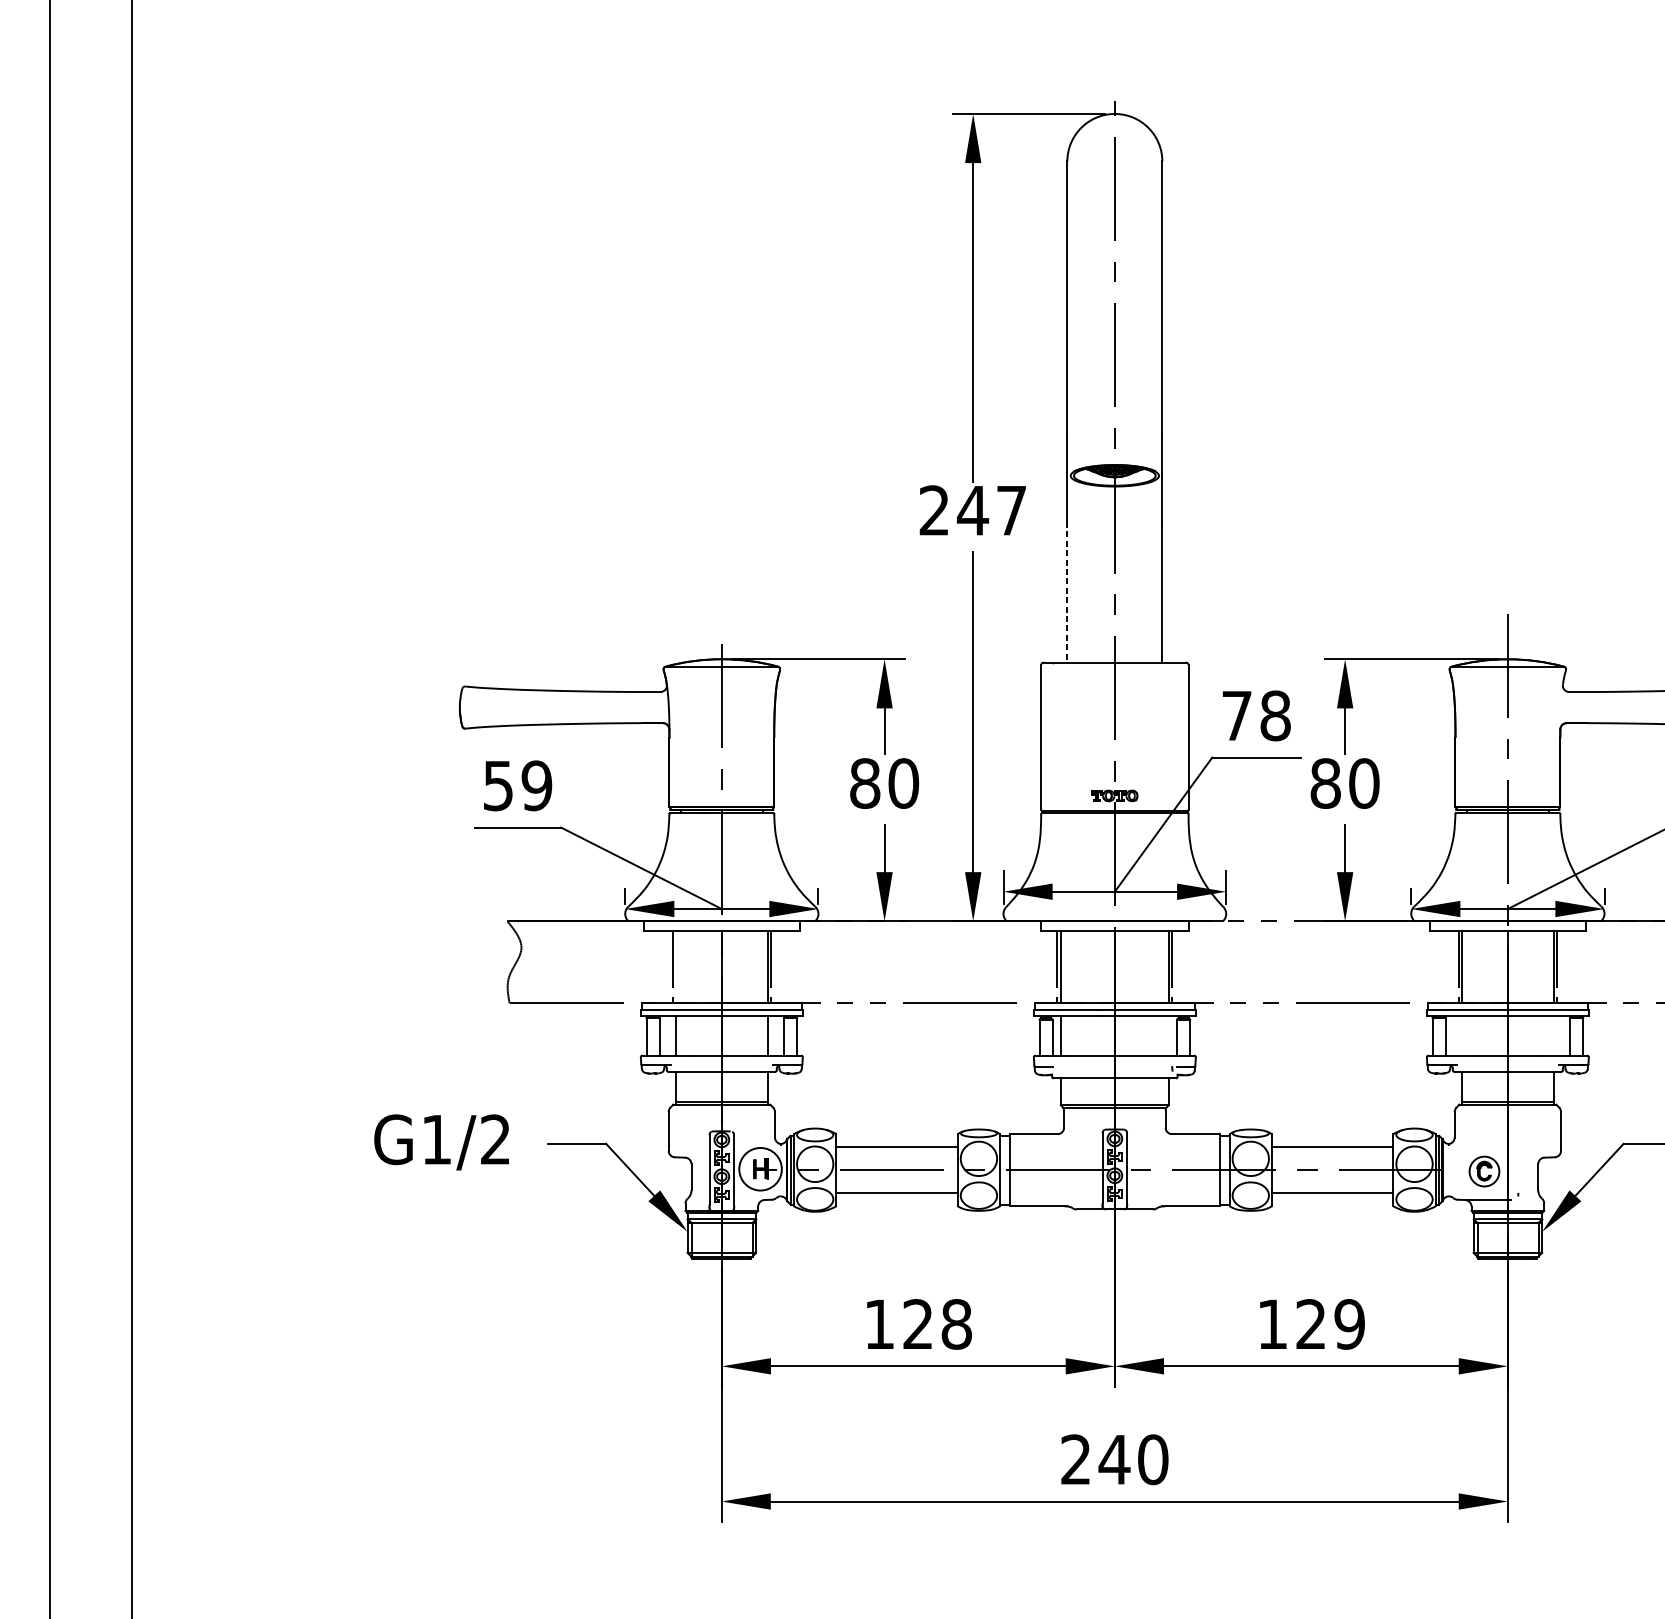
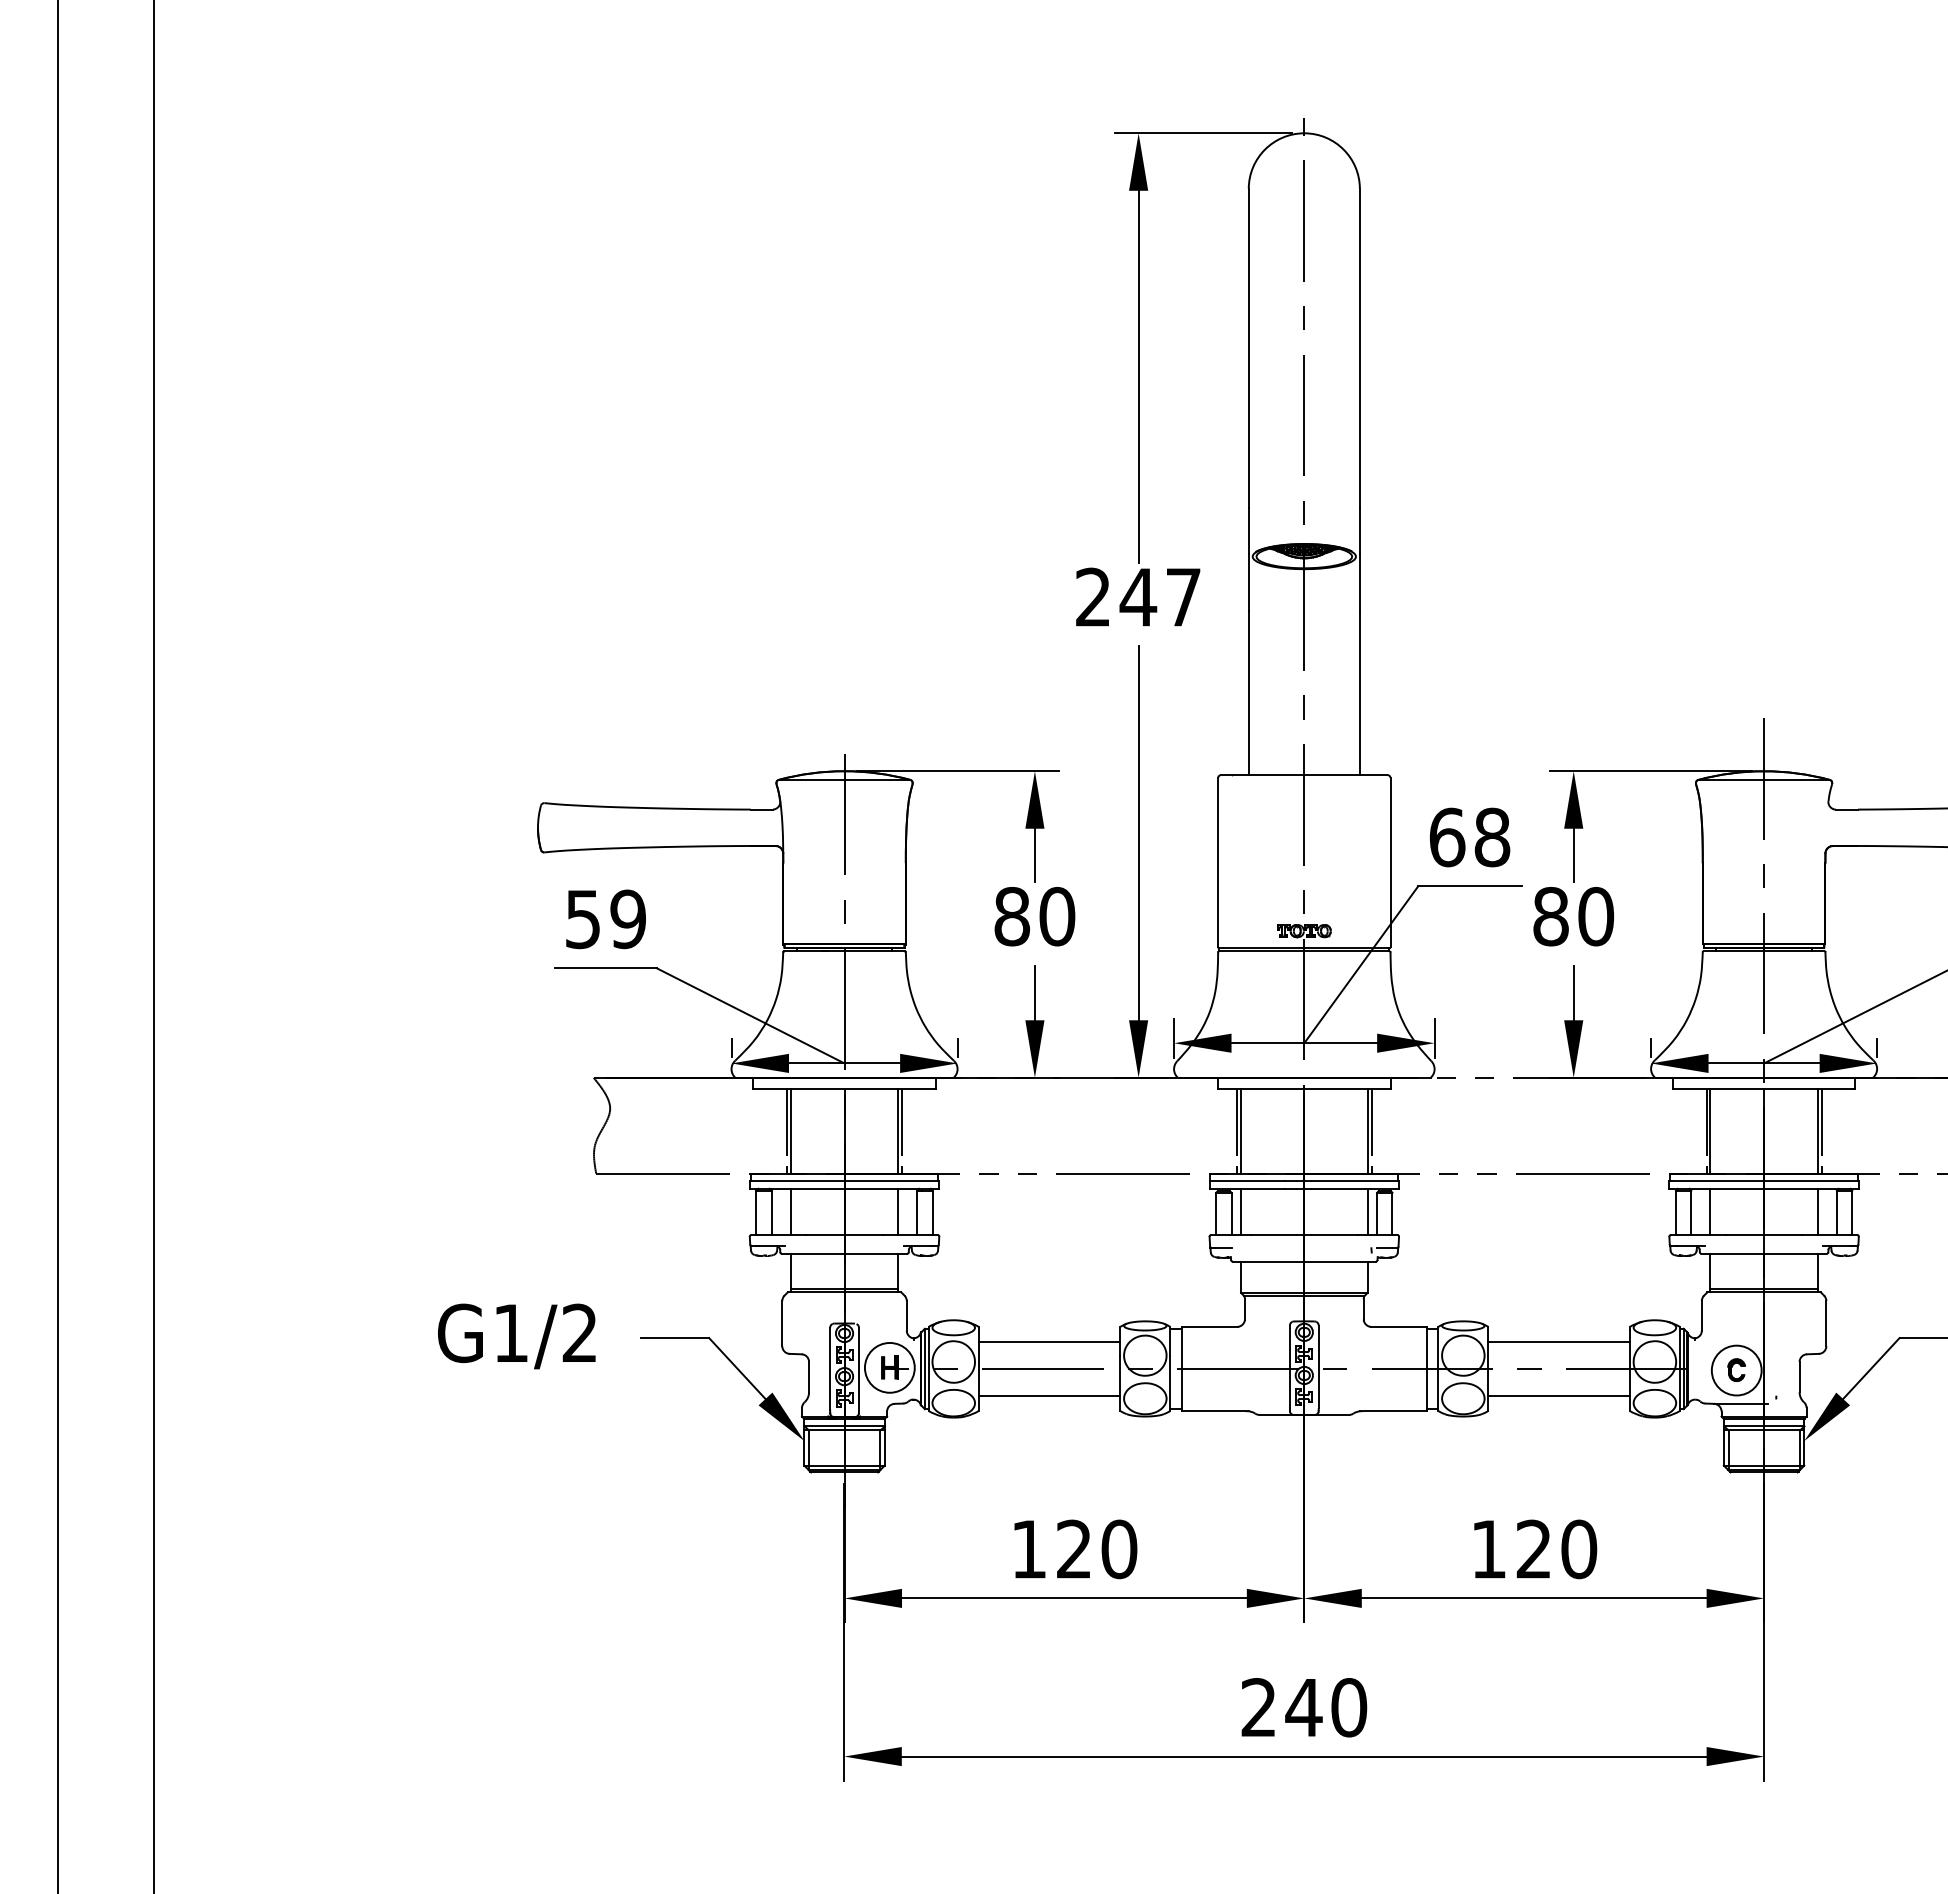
line: (1067, 592) -> (1248, 693), dashed -> solid
text: (1237, 715) -> (1447, 837), 78 -> 68
line: (675, 967) -> (790, 1131), added
line: (1168, 1035) -> (1367, 1211), added
line: (1462, 1035) -> (1710, 1211), added
line: (1553, 1035) -> (1817, 1211), added
circle: (1484, 1171) -> (1736, 1370), size x1.43
text: (956, 1323) -> (1119, 1548), 128 -> 120
text: (1350, 1324) -> (1579, 1549), 129 -> 120

